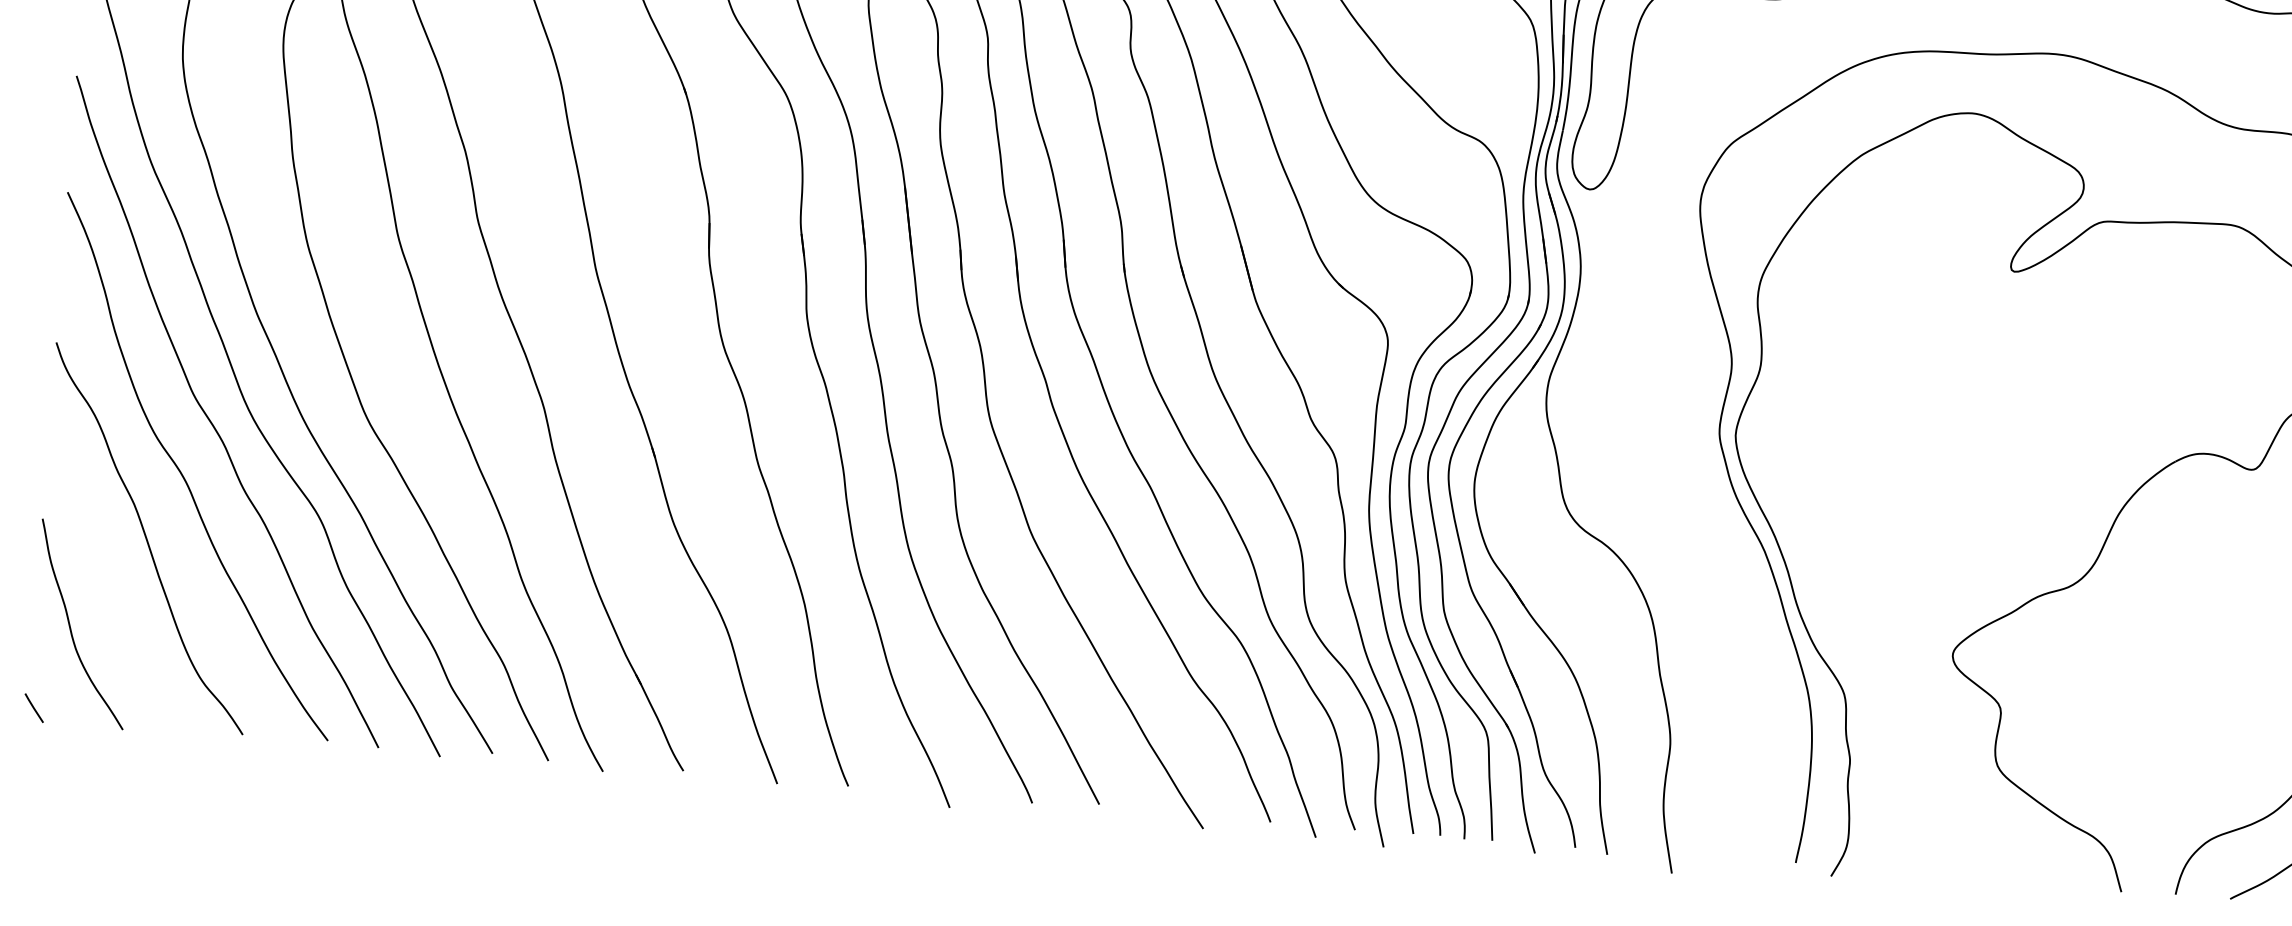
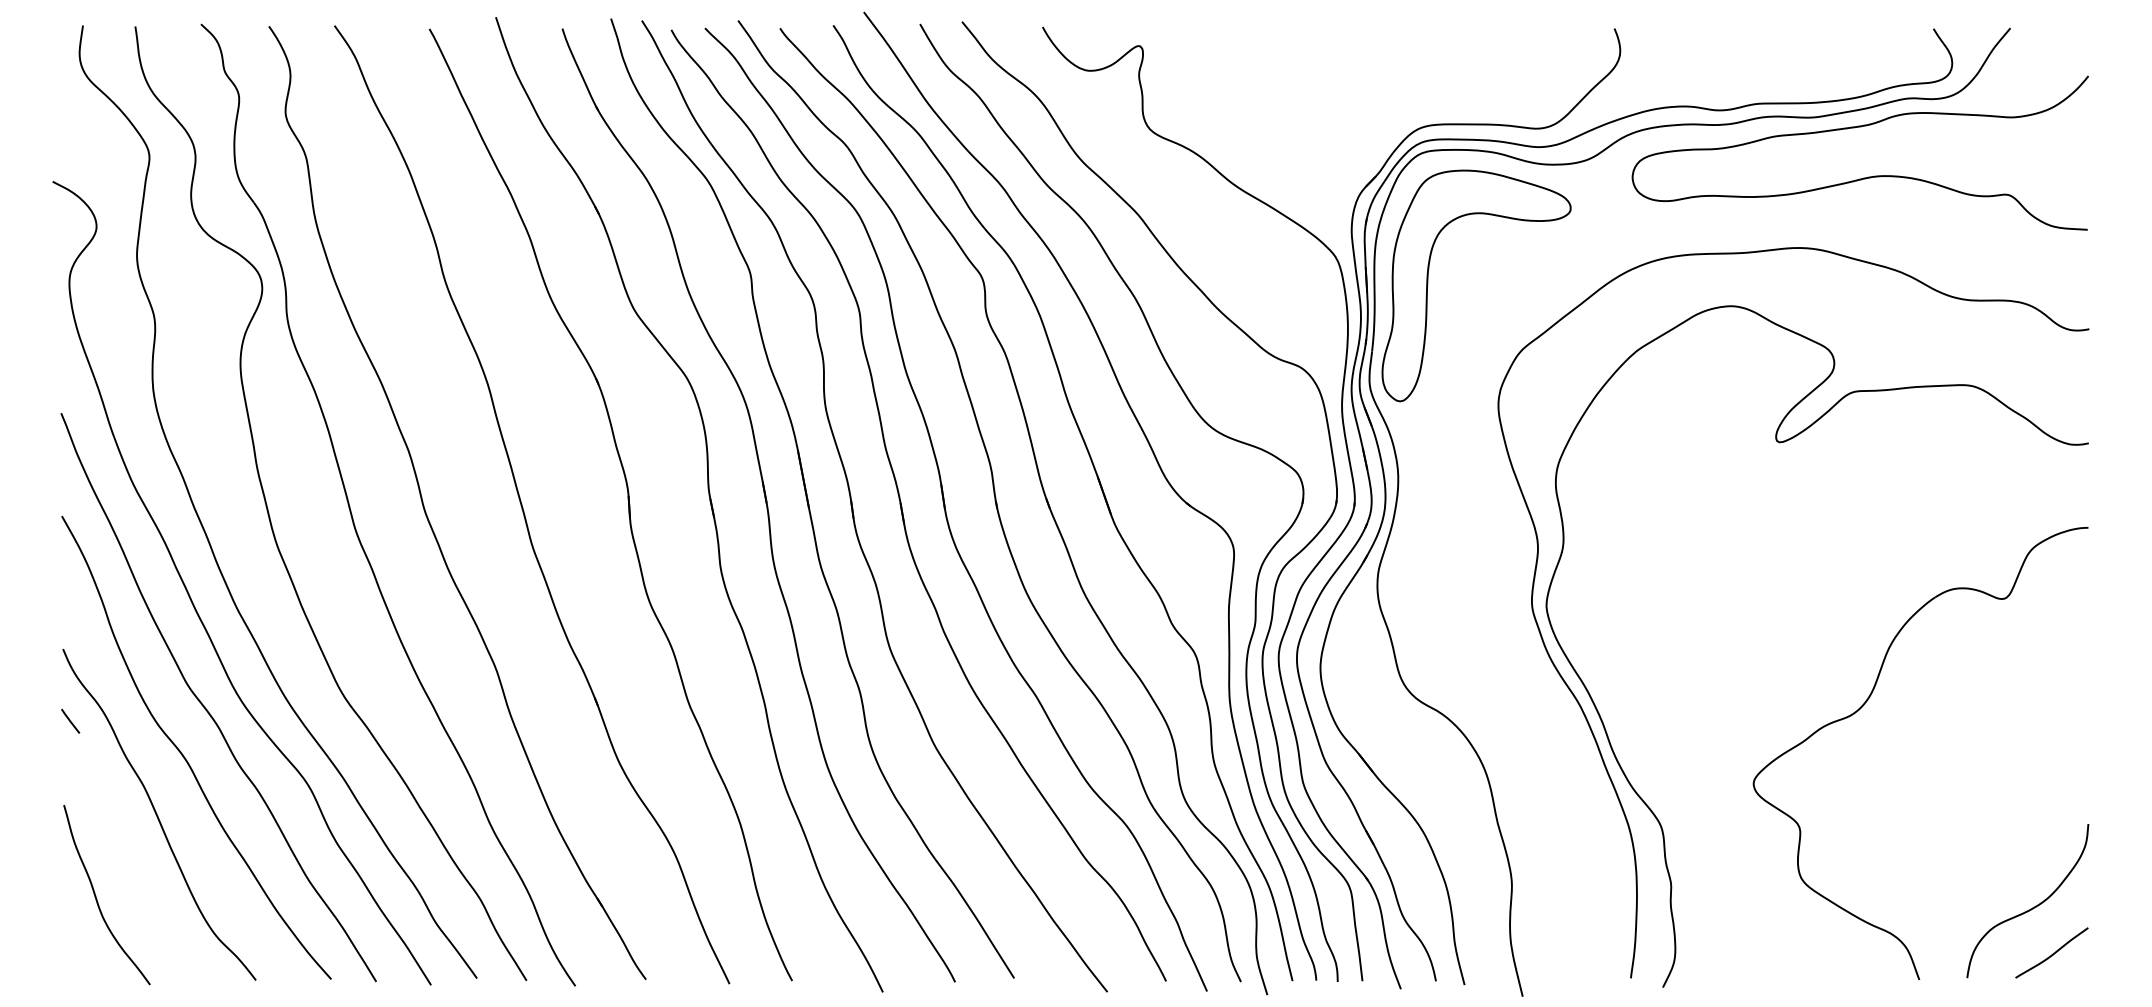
line: (34, 707) -> (70, 720), moved

